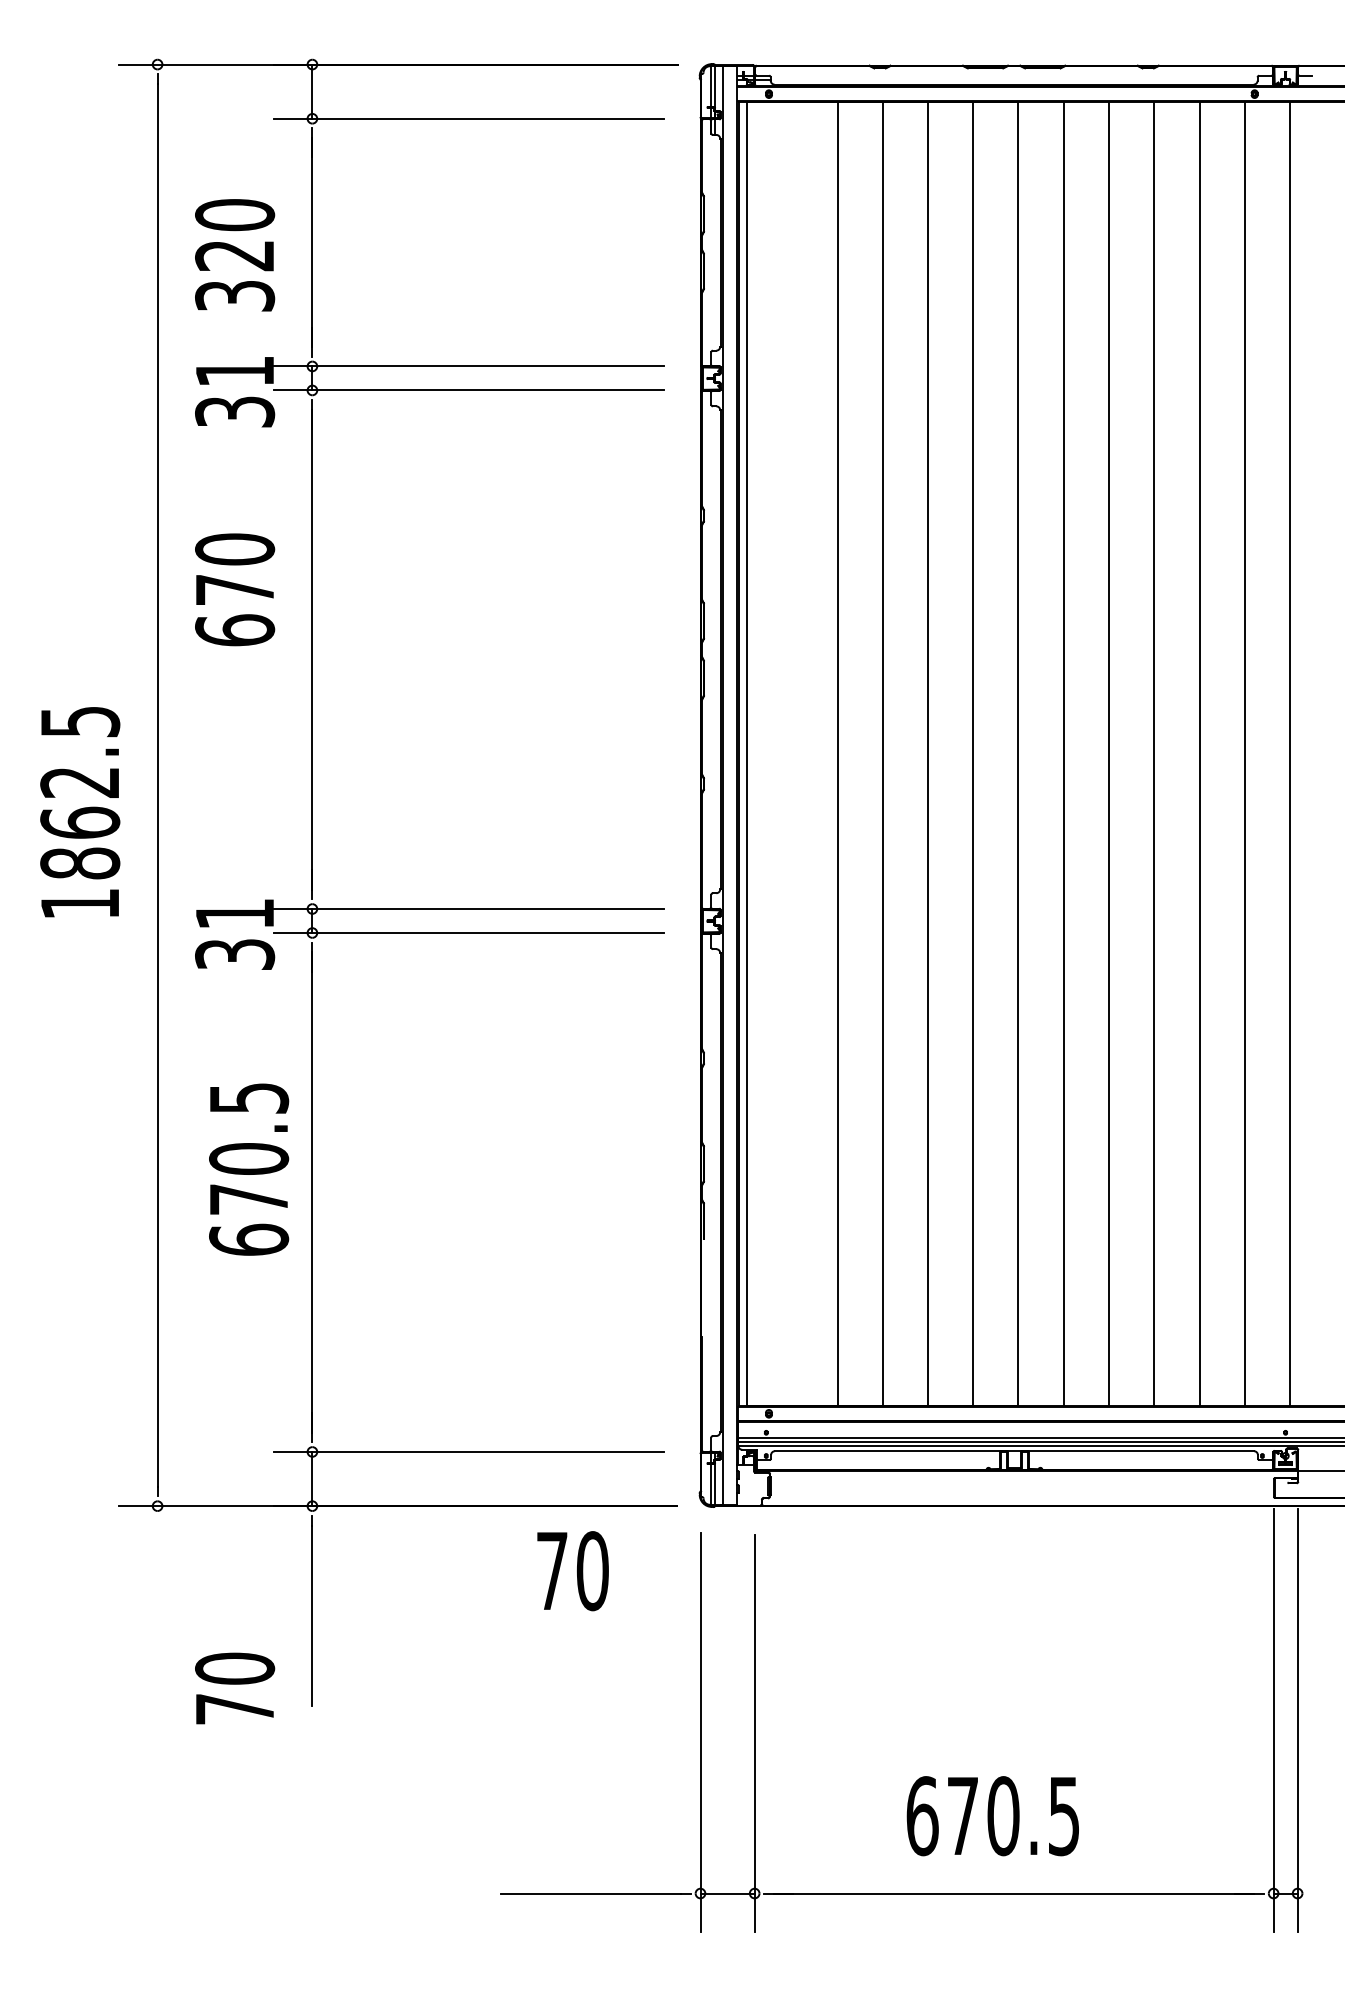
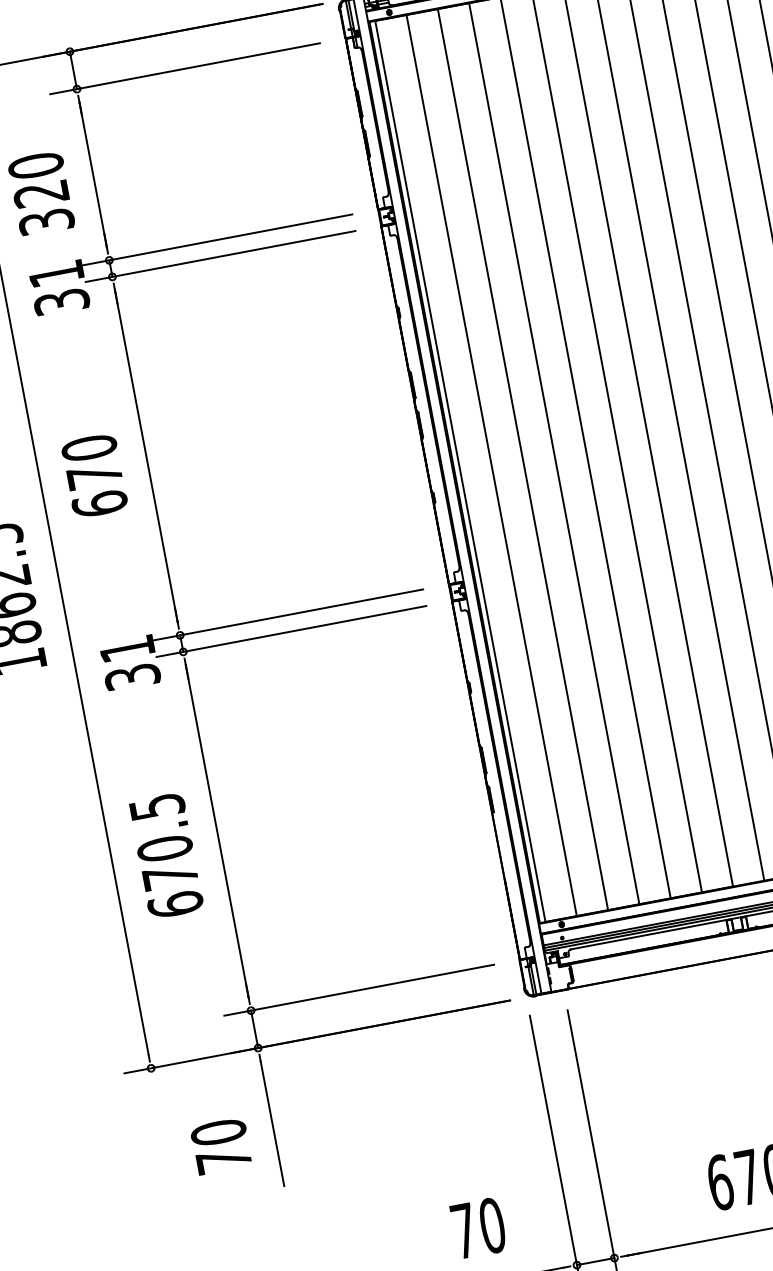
text: (235, 589) -> (94, 475), moved
line: (792, 753) -> (491, 465), added
text: (249, 1169) -> (166, 855), moved
text: (572, 1571) -> (478, 1228), moved
text: (235, 1688) -> (221, 1146), moved

